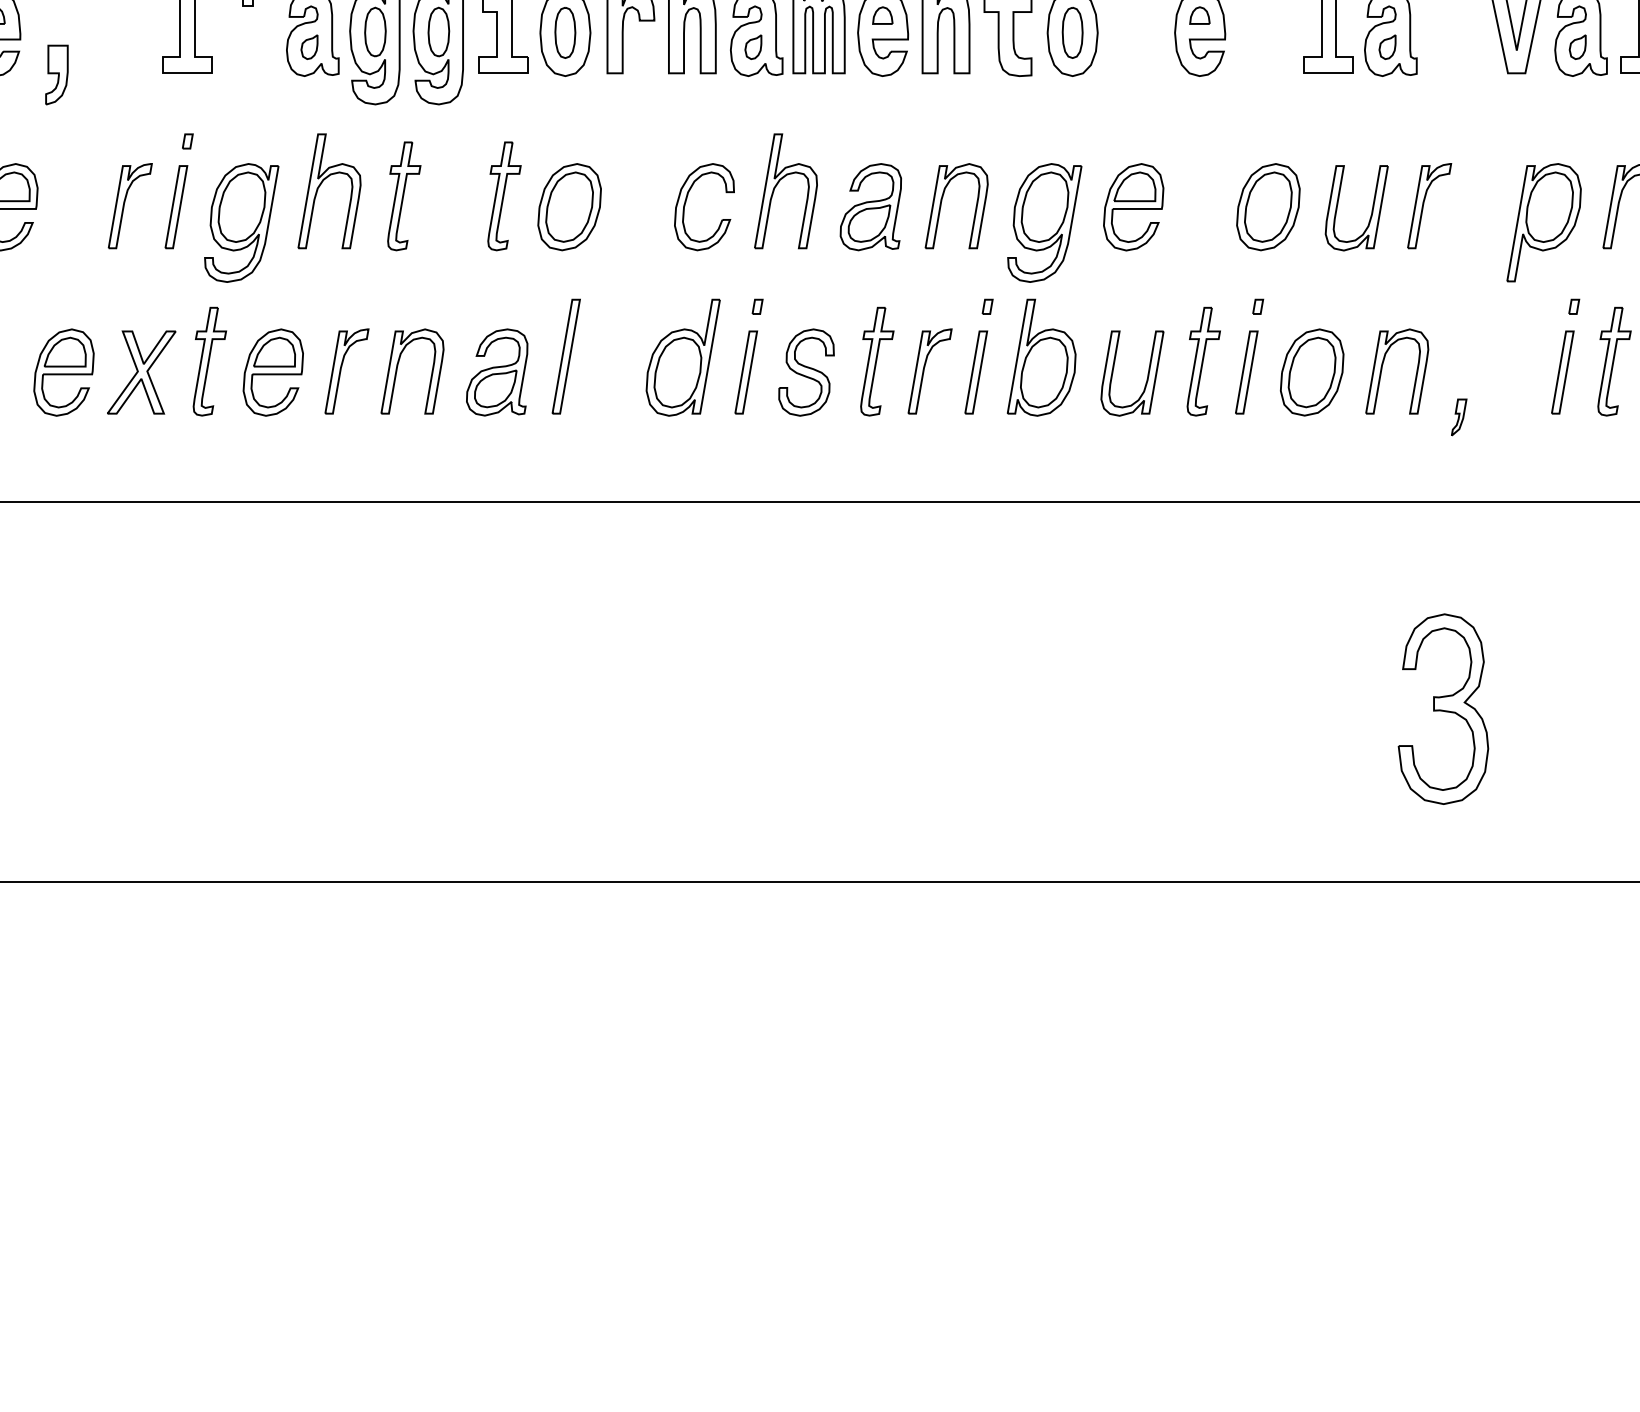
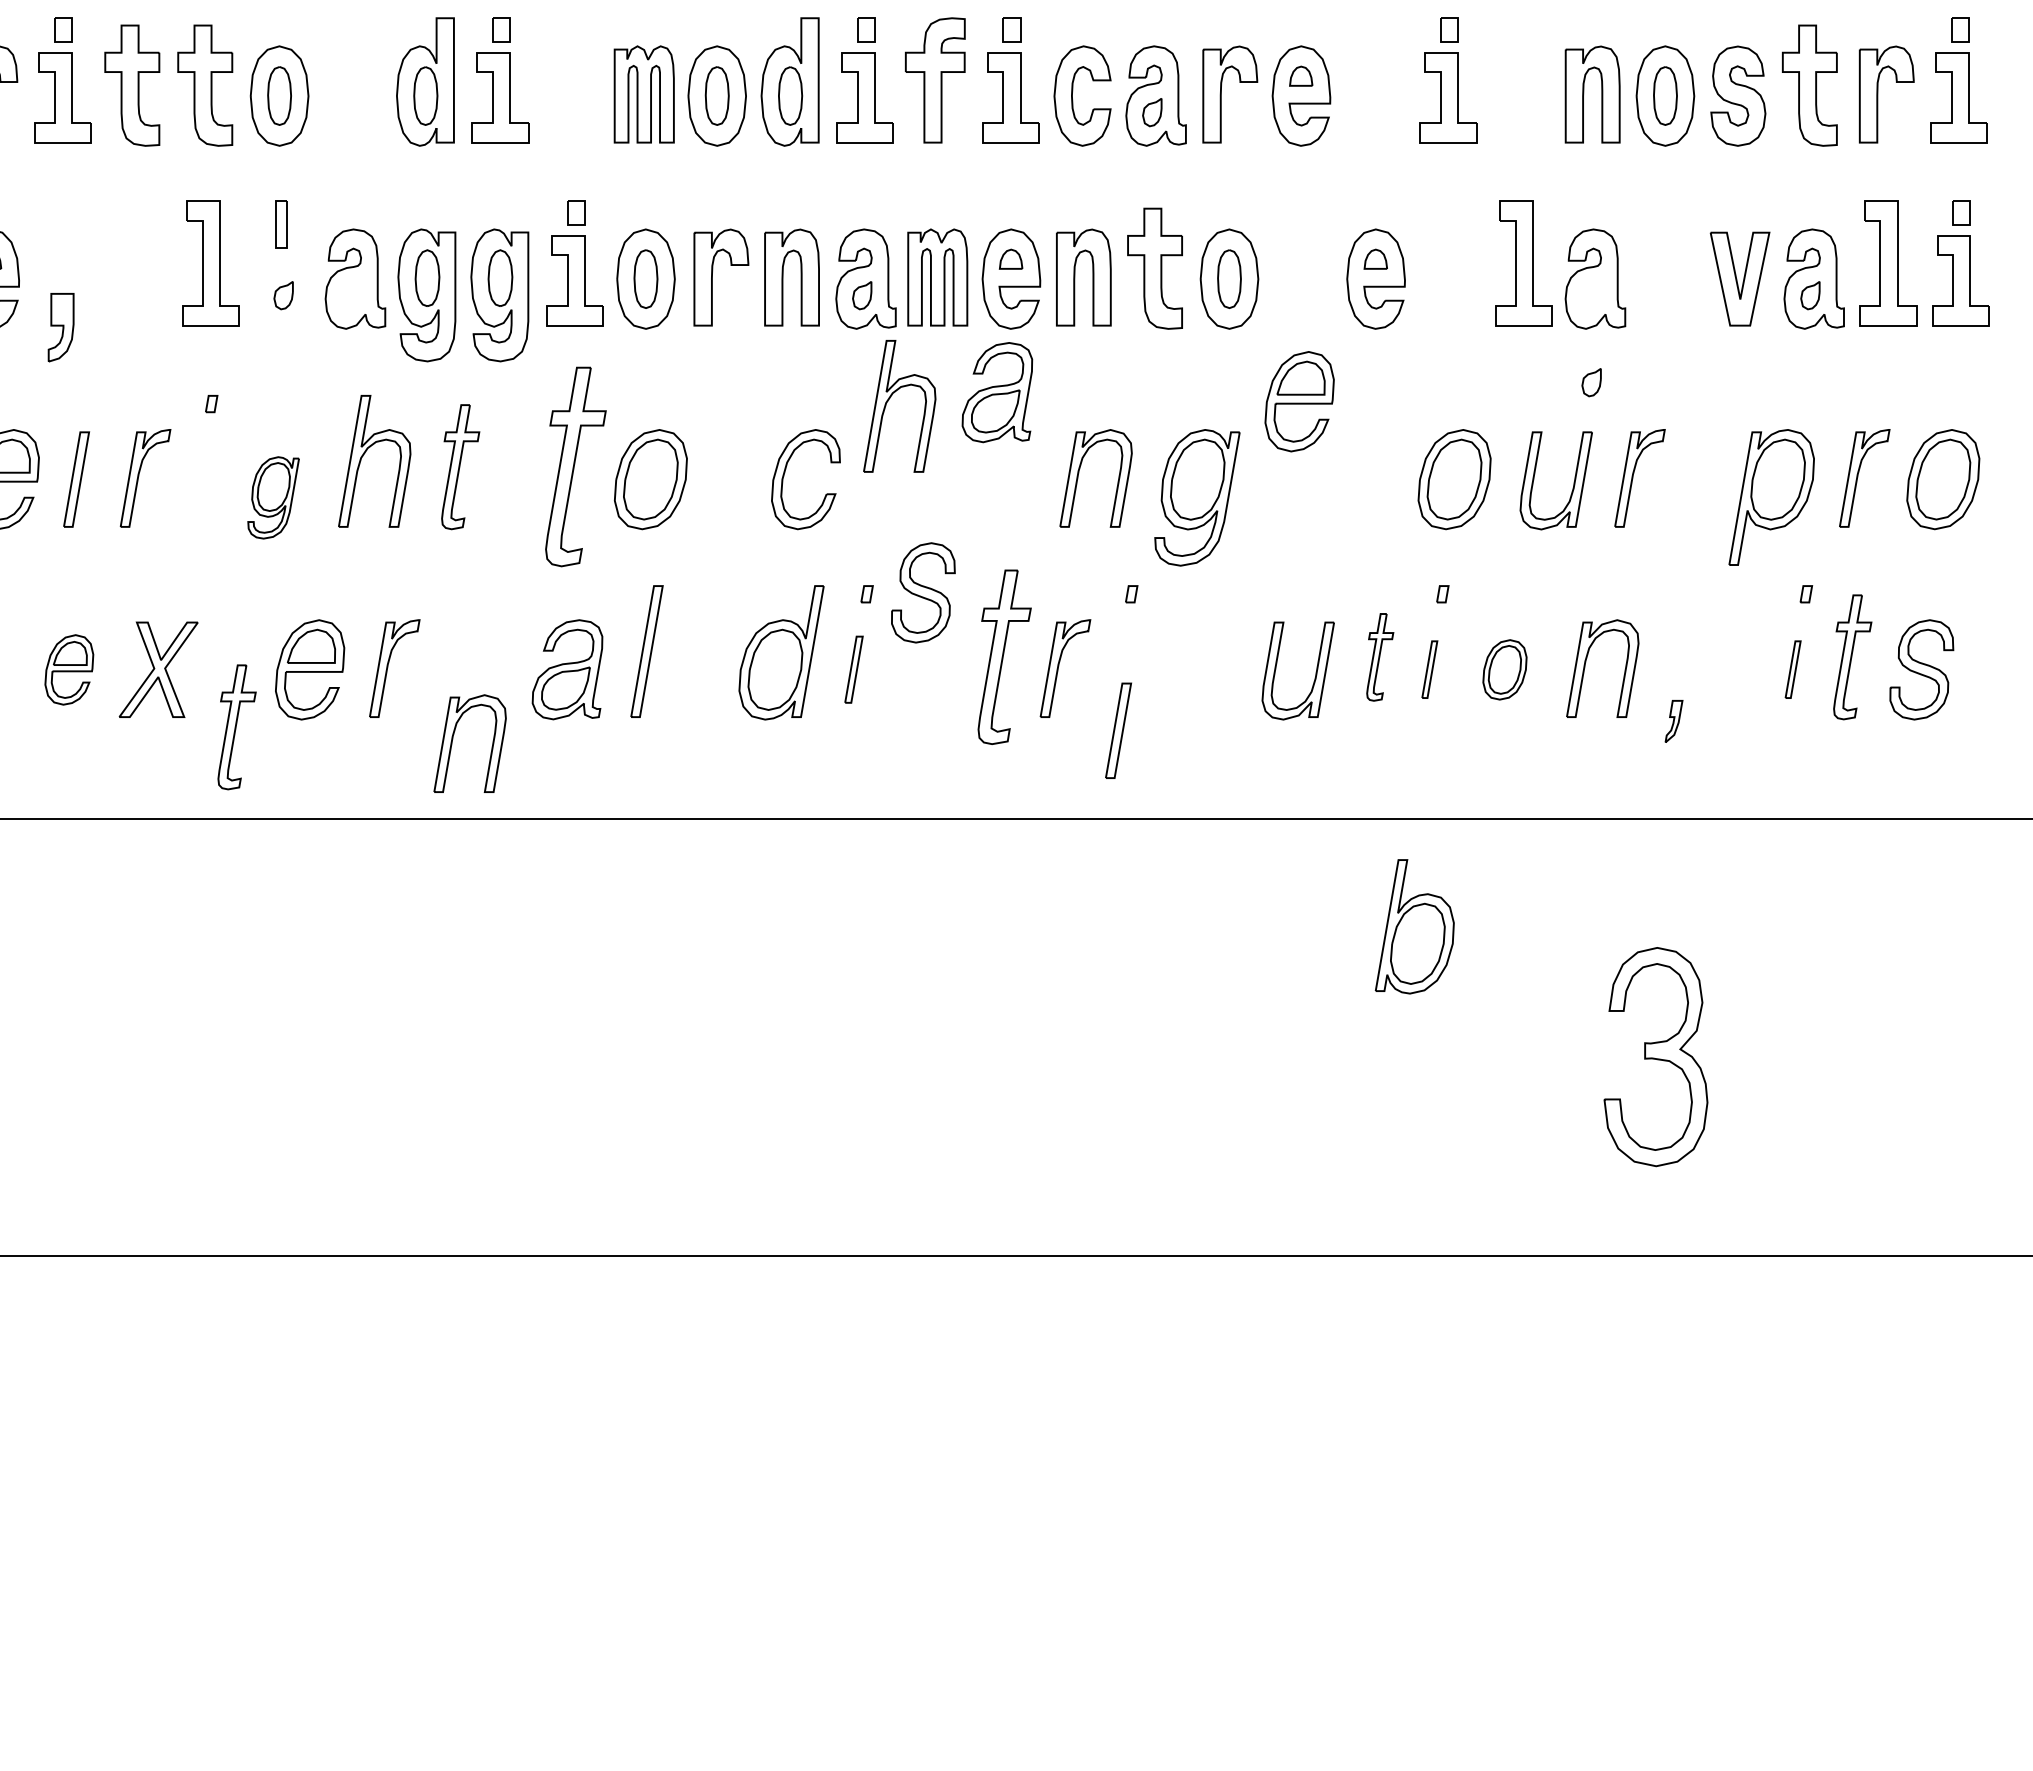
part: (309, 47) -> (283, 295), moved
part: (1387, 47) -> (1591, 382), moved
part: (777, 184) -> (890, 398), moved
part: (504, 196) -> (575, 467), size x1.6
part: (176, 207) -> (76, 479), moved
part: (870, 207) -> (997, 392), moved
part: (1133, 207) -> (1299, 401), moved
part: (241, 222) -> (273, 497), size x0.6
part: (1041, 357) -> (1414, 926), moved
part: (209, 361) -> (236, 727), moved
part: (877, 361) -> (1004, 657), size x1.4
part: (1203, 361) -> (1379, 657), size x0.7
part: (398, 367) -> (453, 739), moved
part: (64, 372) -> (69, 669), size x0.7
part: (745, 372) -> (853, 669), size x0.7
part: (806, 372) -> (923, 592), moved
part: (976, 372) -> (1118, 730), moved
part: (1246, 372) -> (1429, 669), size x0.6
part: (1311, 372) -> (1504, 669), size x0.6
part: (1562, 372) -> (1792, 669), size x0.6

